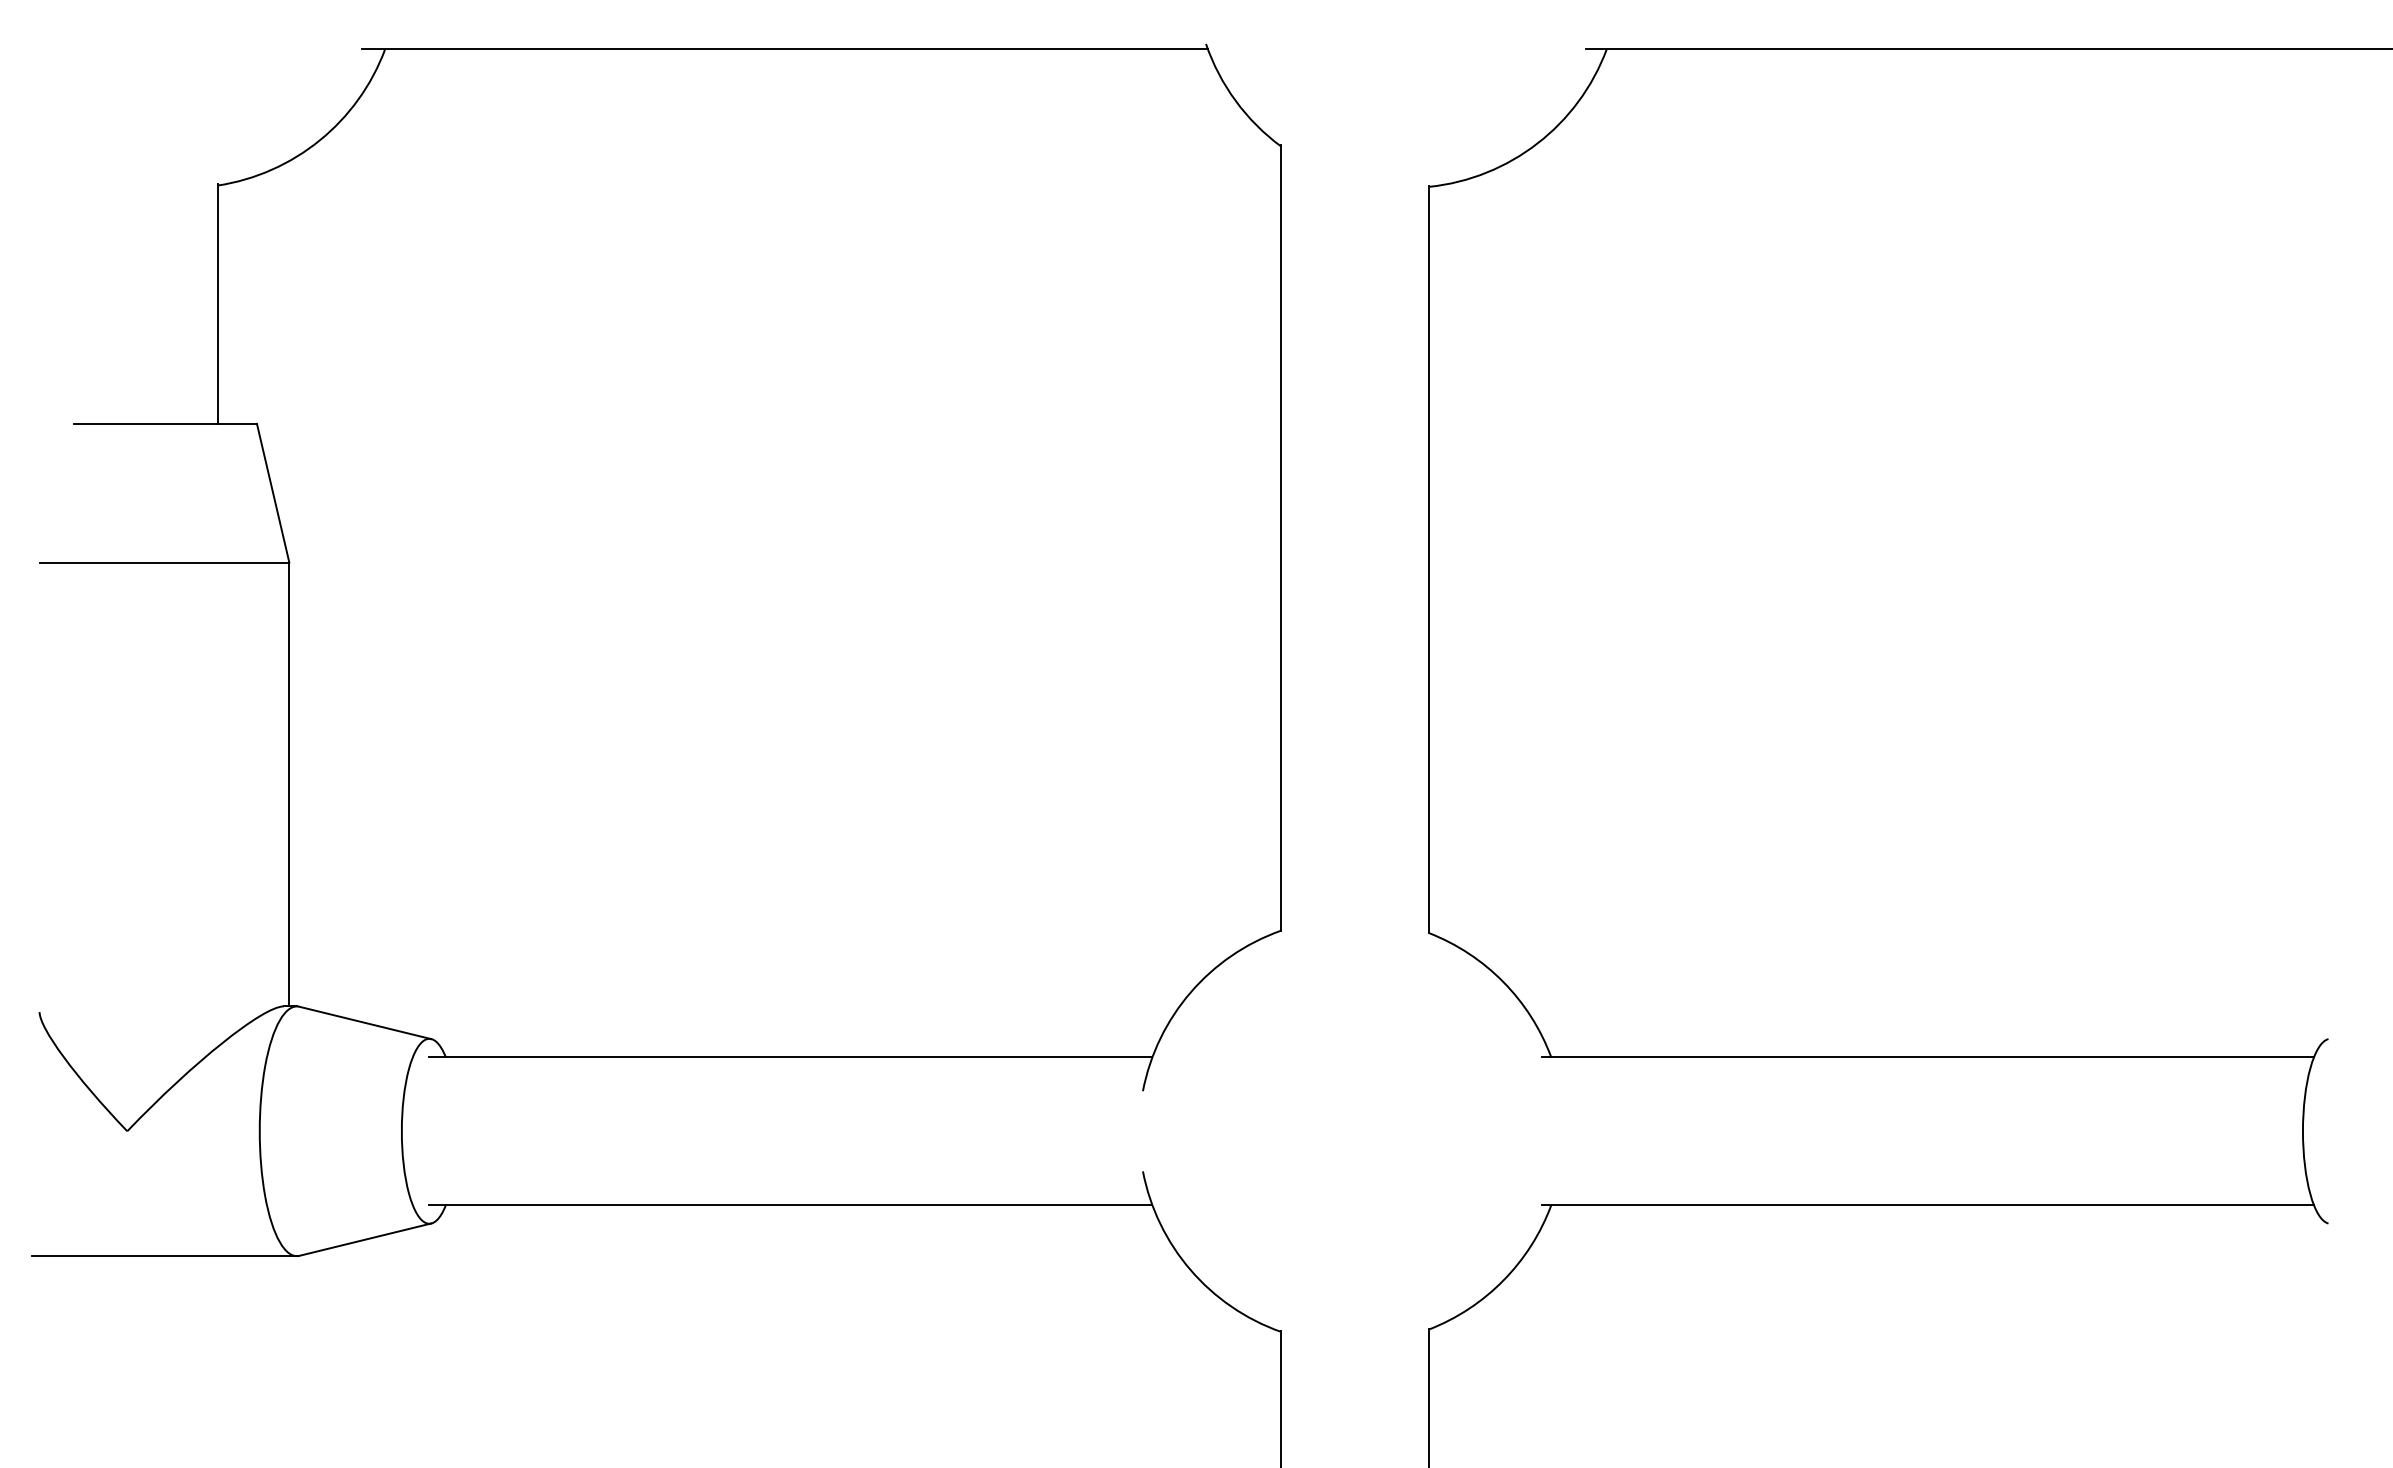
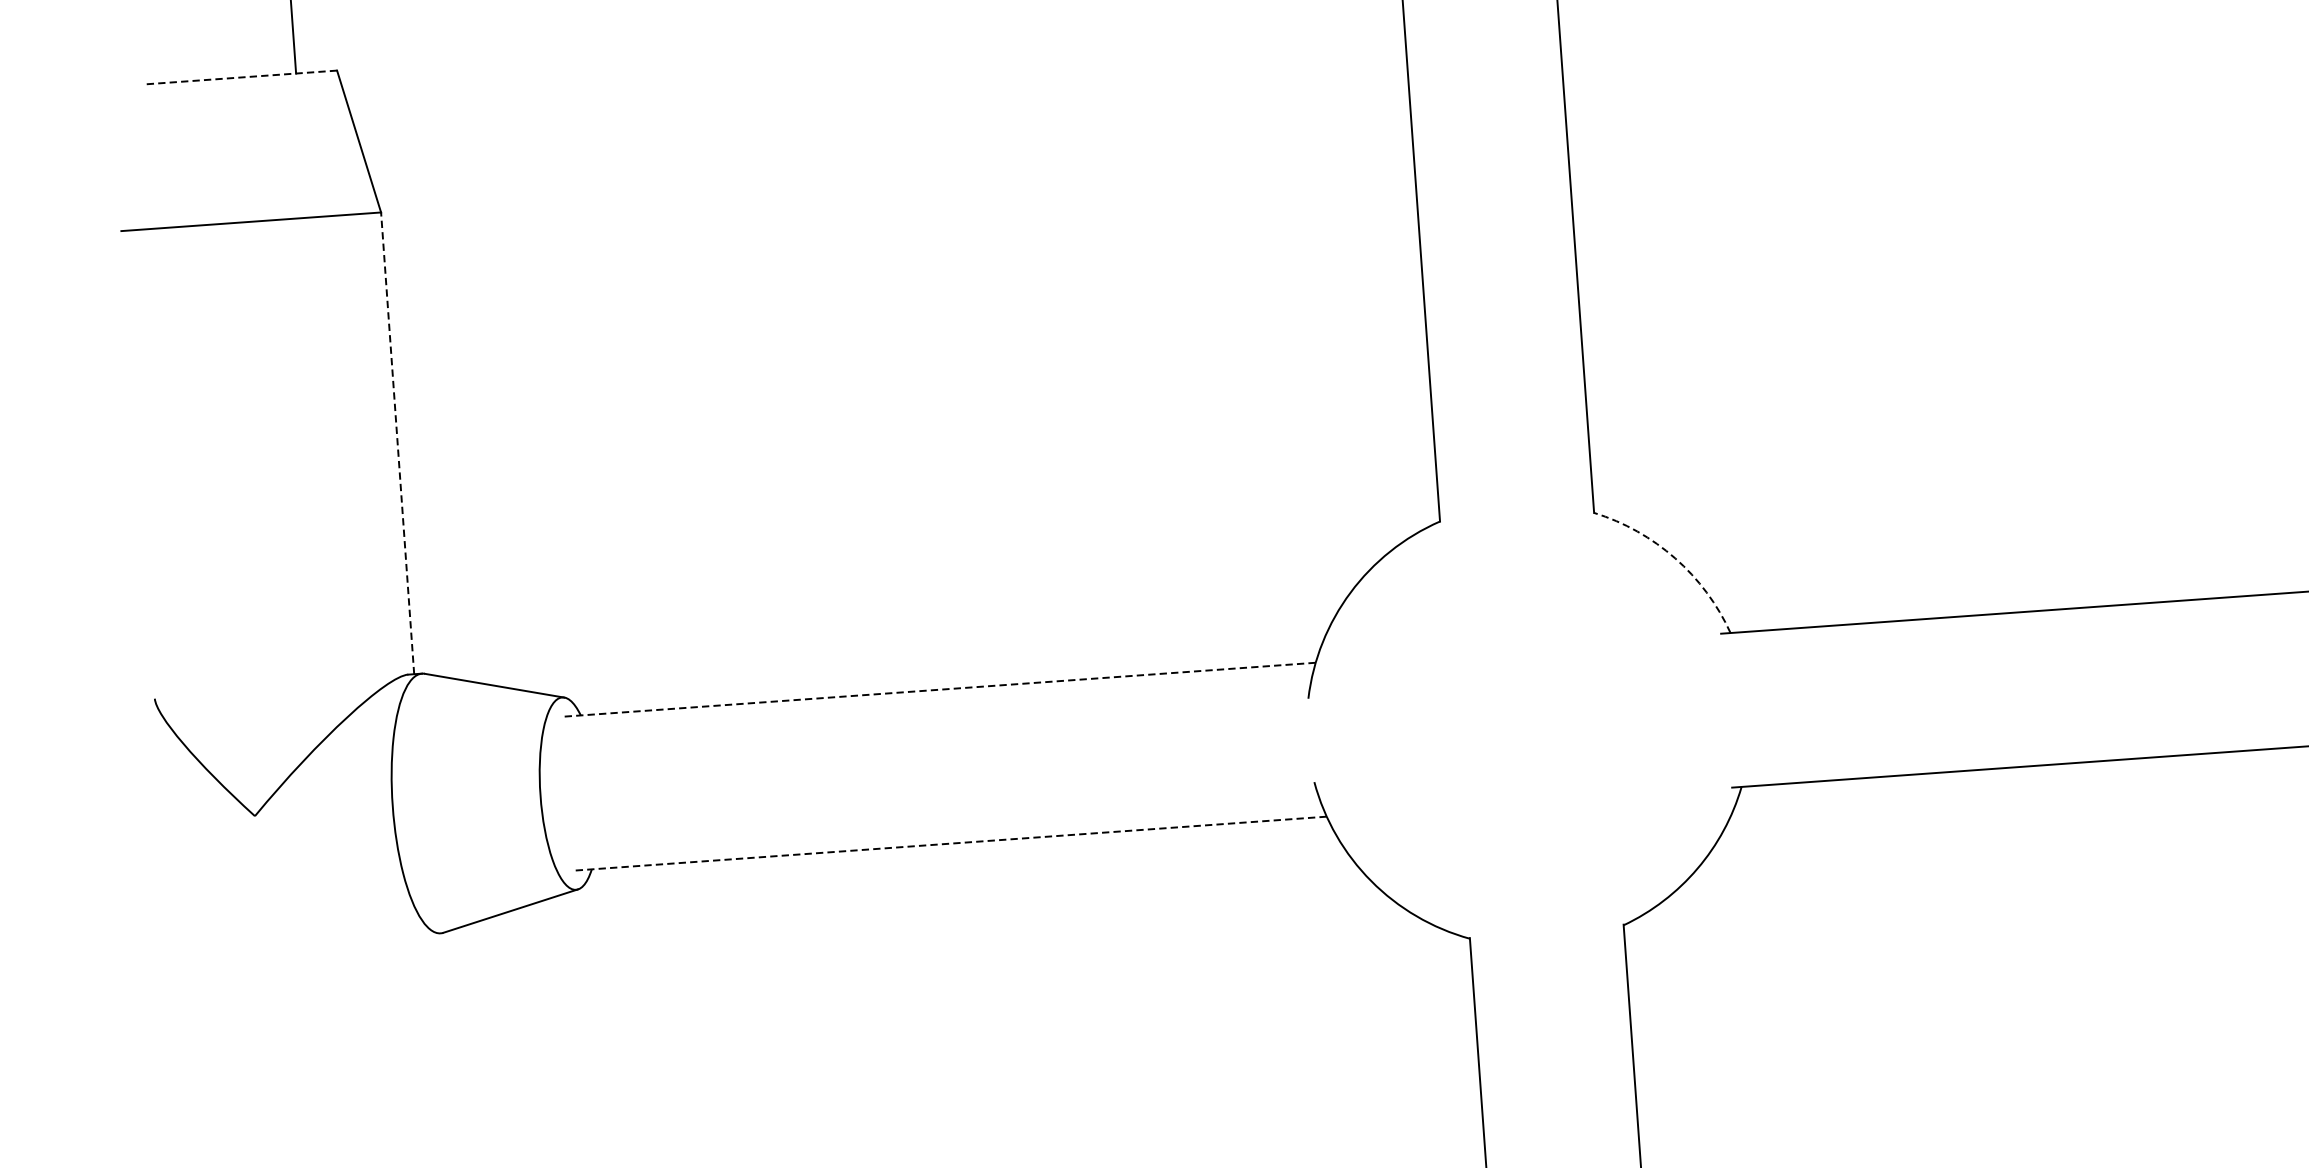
line: (165, 423) -> (241, 77), solid -> dashed
line: (289, 784) -> (397, 443), solid -> dashed
arc: (1503, 982) -> (1675, 558), solid -> dashed
line: (790, 1057) -> (939, 689), solid -> dashed
line: (790, 1205) -> (950, 843), solid -> dashed
line: (164, 1256) -> (302, 943), removed

